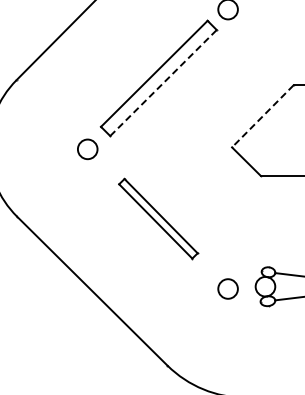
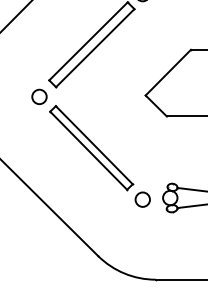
line: (163, 82) -> (95, 47), dashed -> solid
line: (262, 116) -> (168, 72), dashed -> solid
part: (158, 218) -> (91, 147), size x1.43

